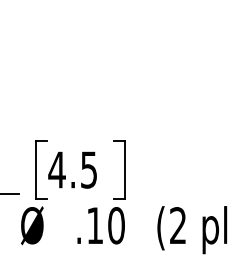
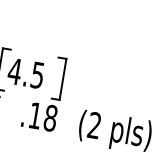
text: (116, 225) -> (50, 118), .10 -> .18

